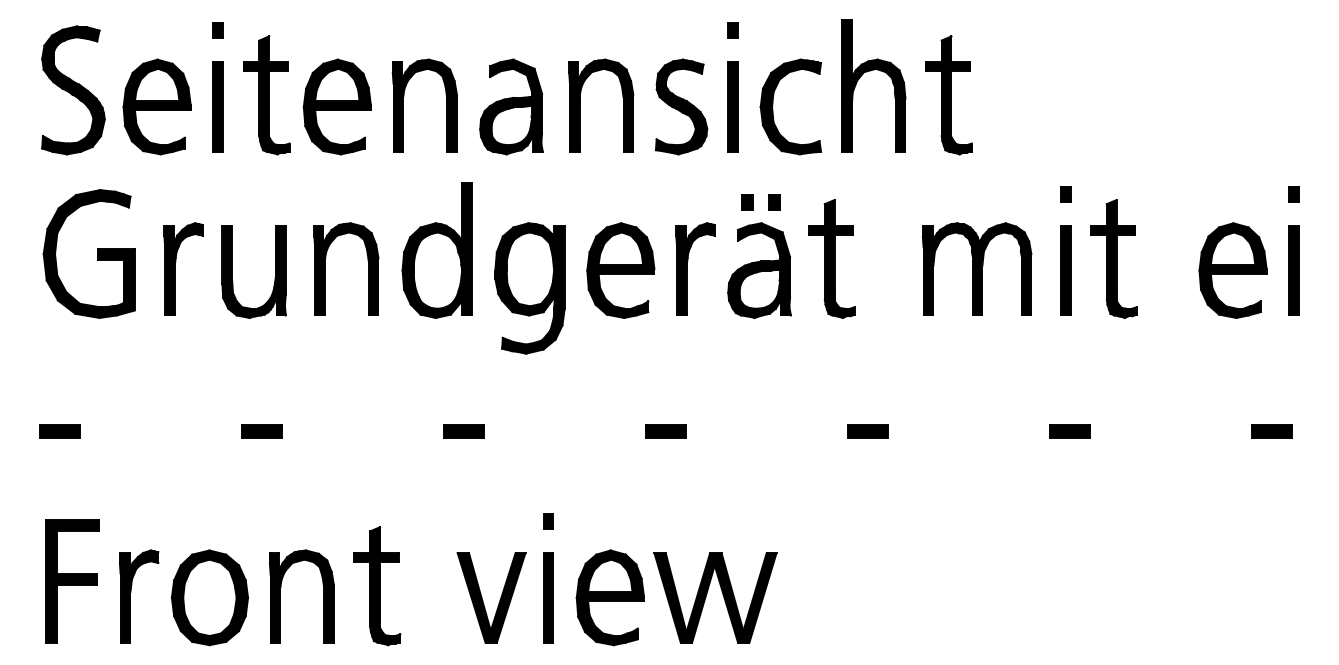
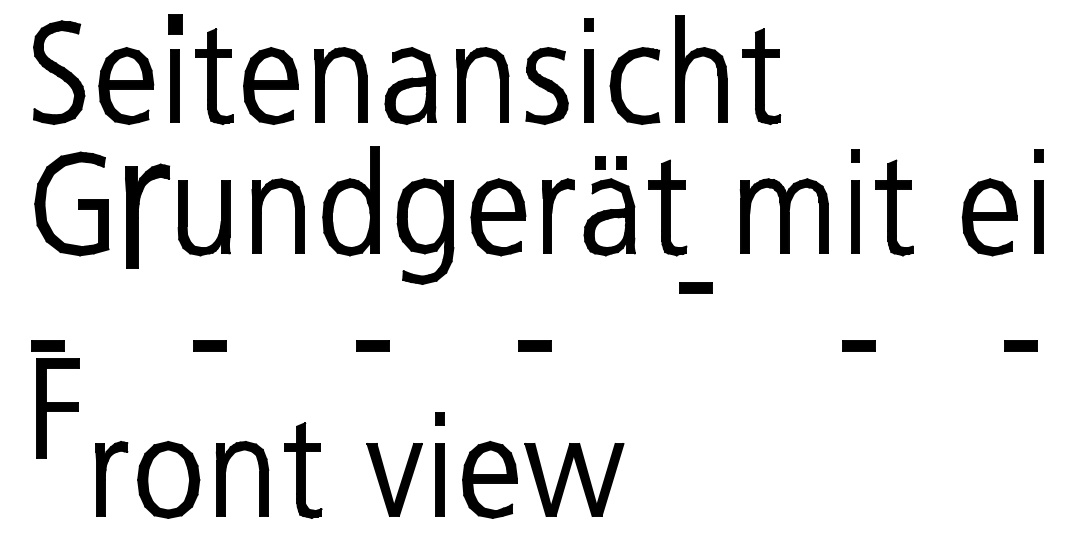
part: (217, 30) -> (174, 24), size x1.6
part: (183, 268) -> (147, 215), size x1.4
part: (867, 430) -> (695, 287), moved
part: (71, 581) -> (57, 408), moved

